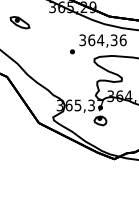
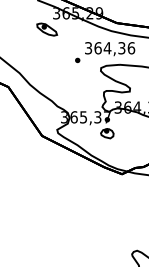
part: (20, 22) -> (47, 29), moved

